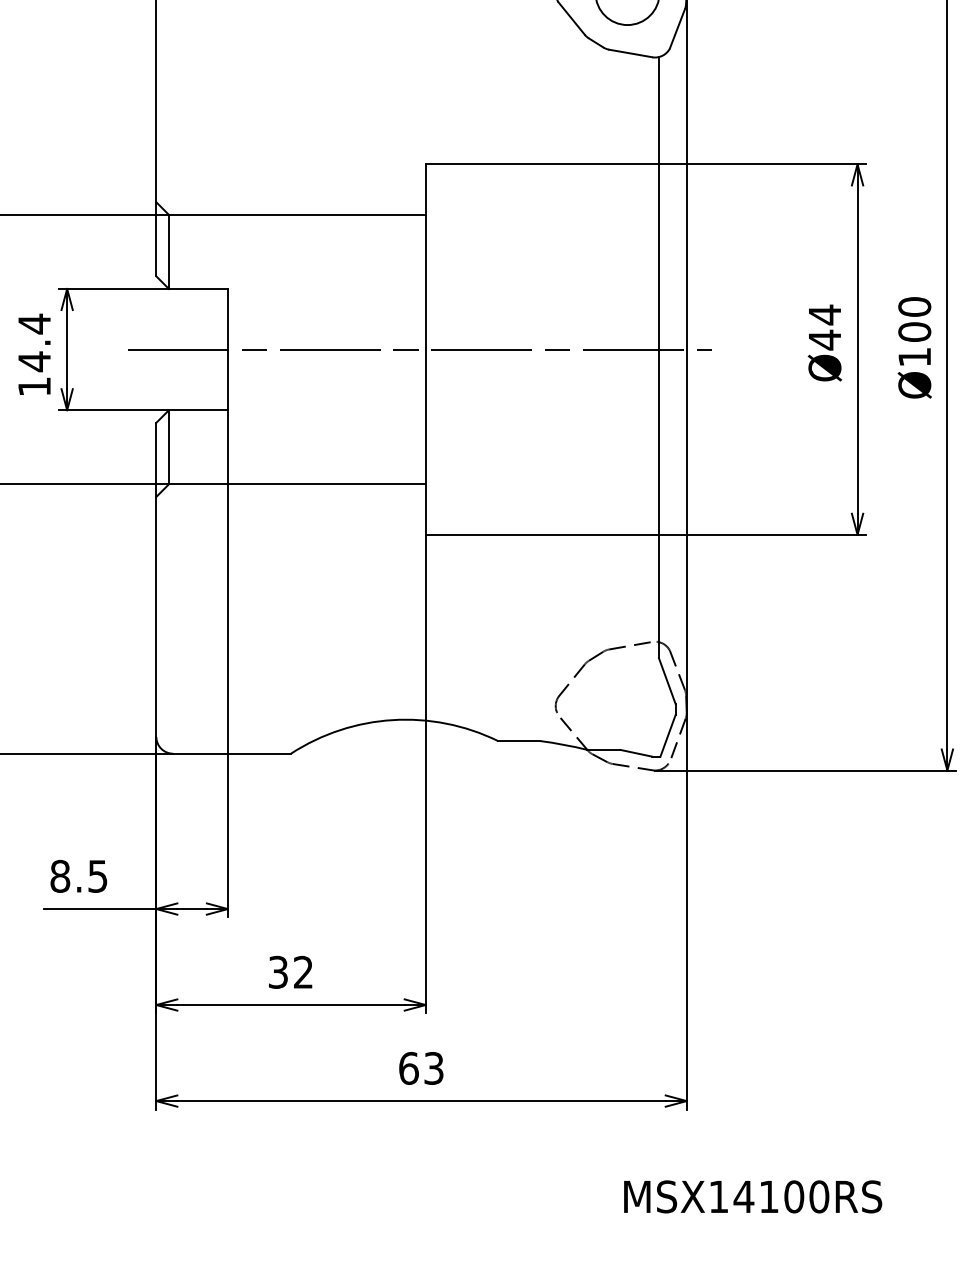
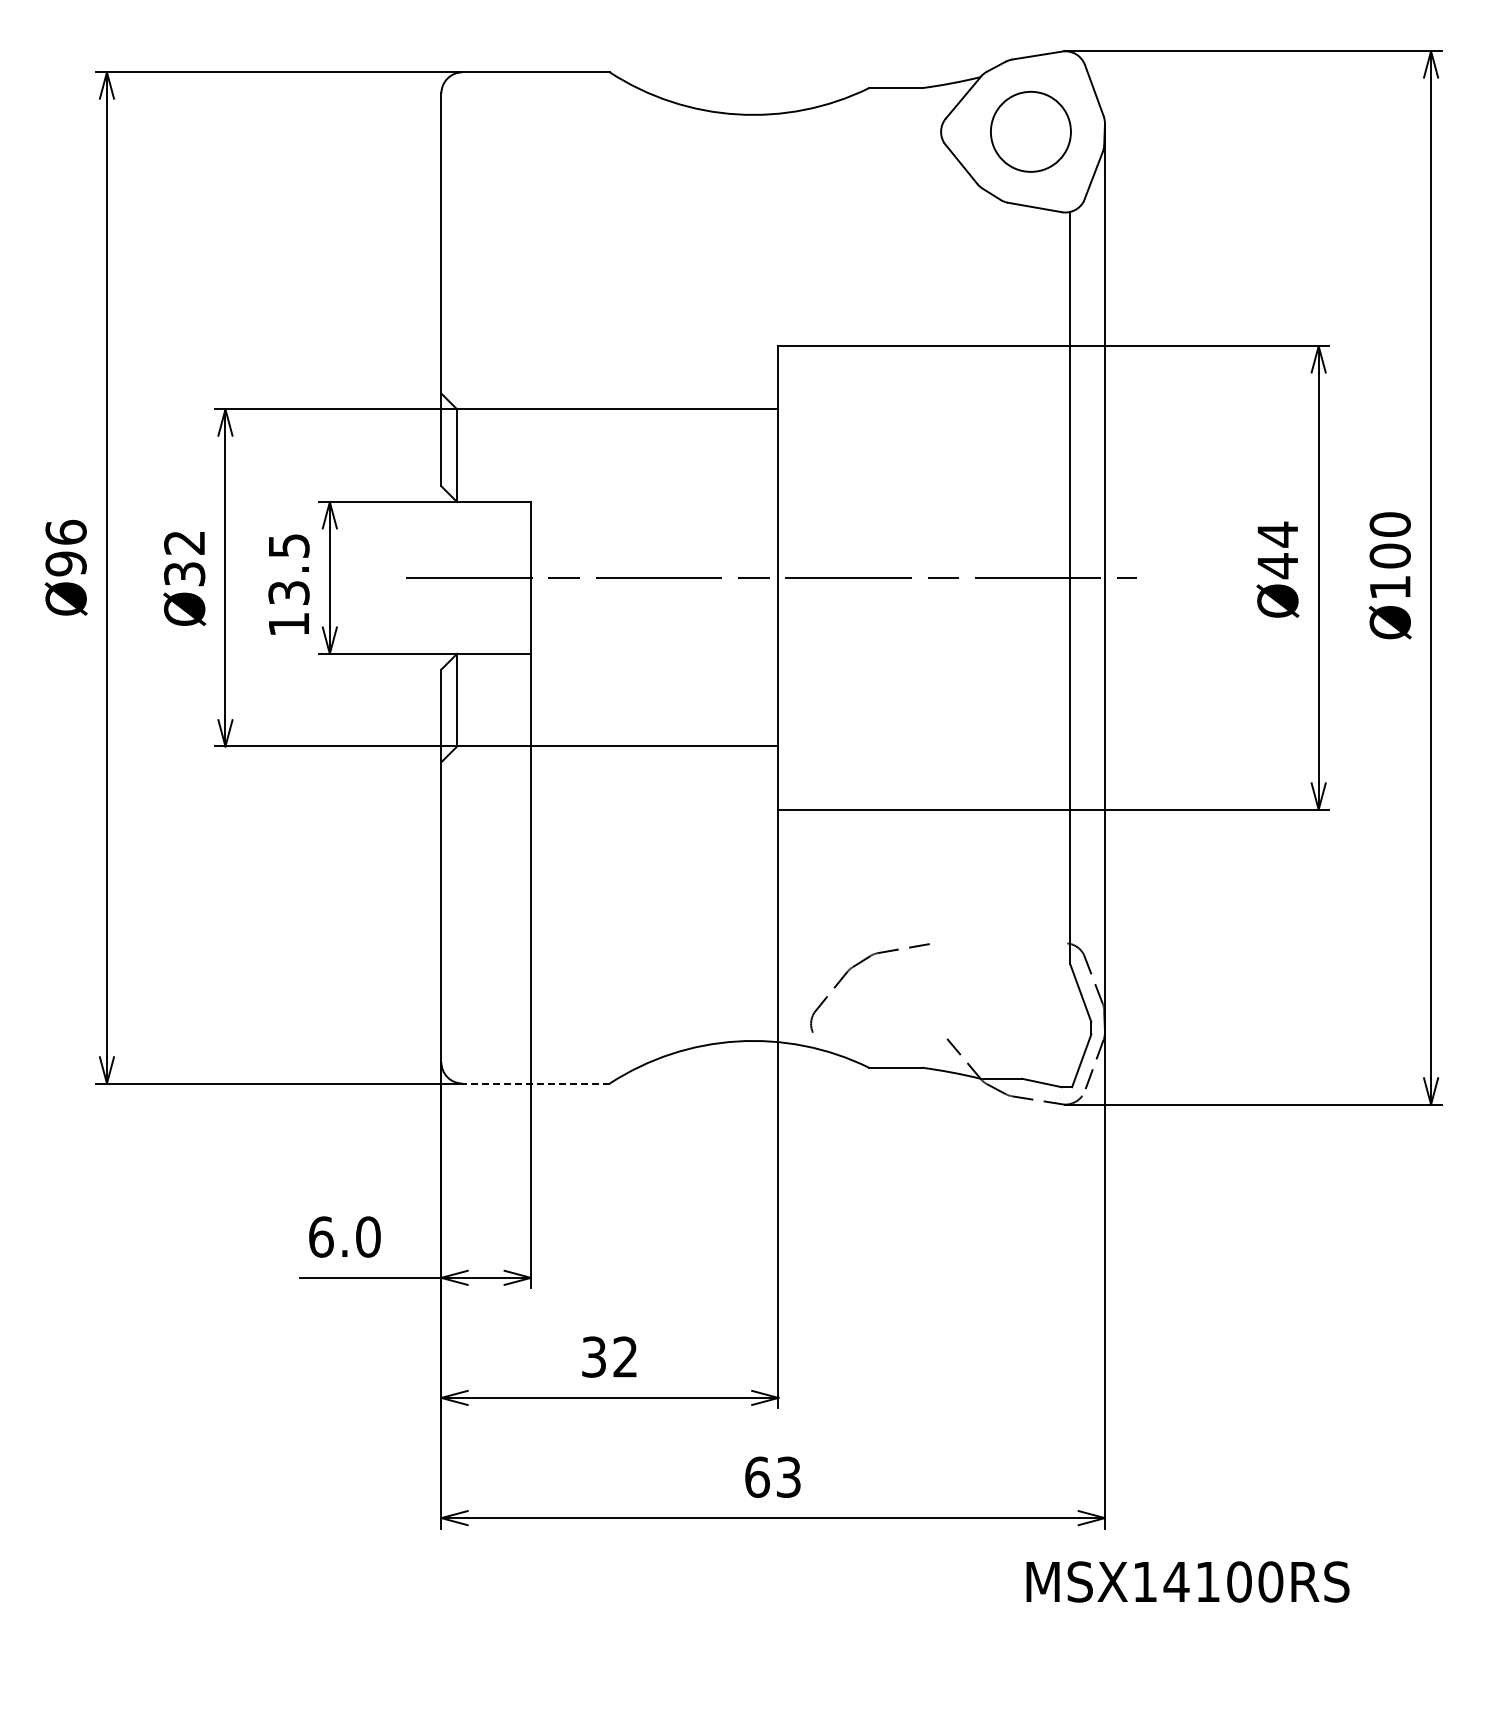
text: (34, 342) -> (288, 569), 14.4 -> 13.5
part: (590, 660) -> (854, 967), moved
line: (232, 753) -> (536, 1083), solid -> dashed
text: (78, 875) -> (344, 1236), 8.5 -> 6.0
text: (752, 1196) -> (1187, 1581), moved

